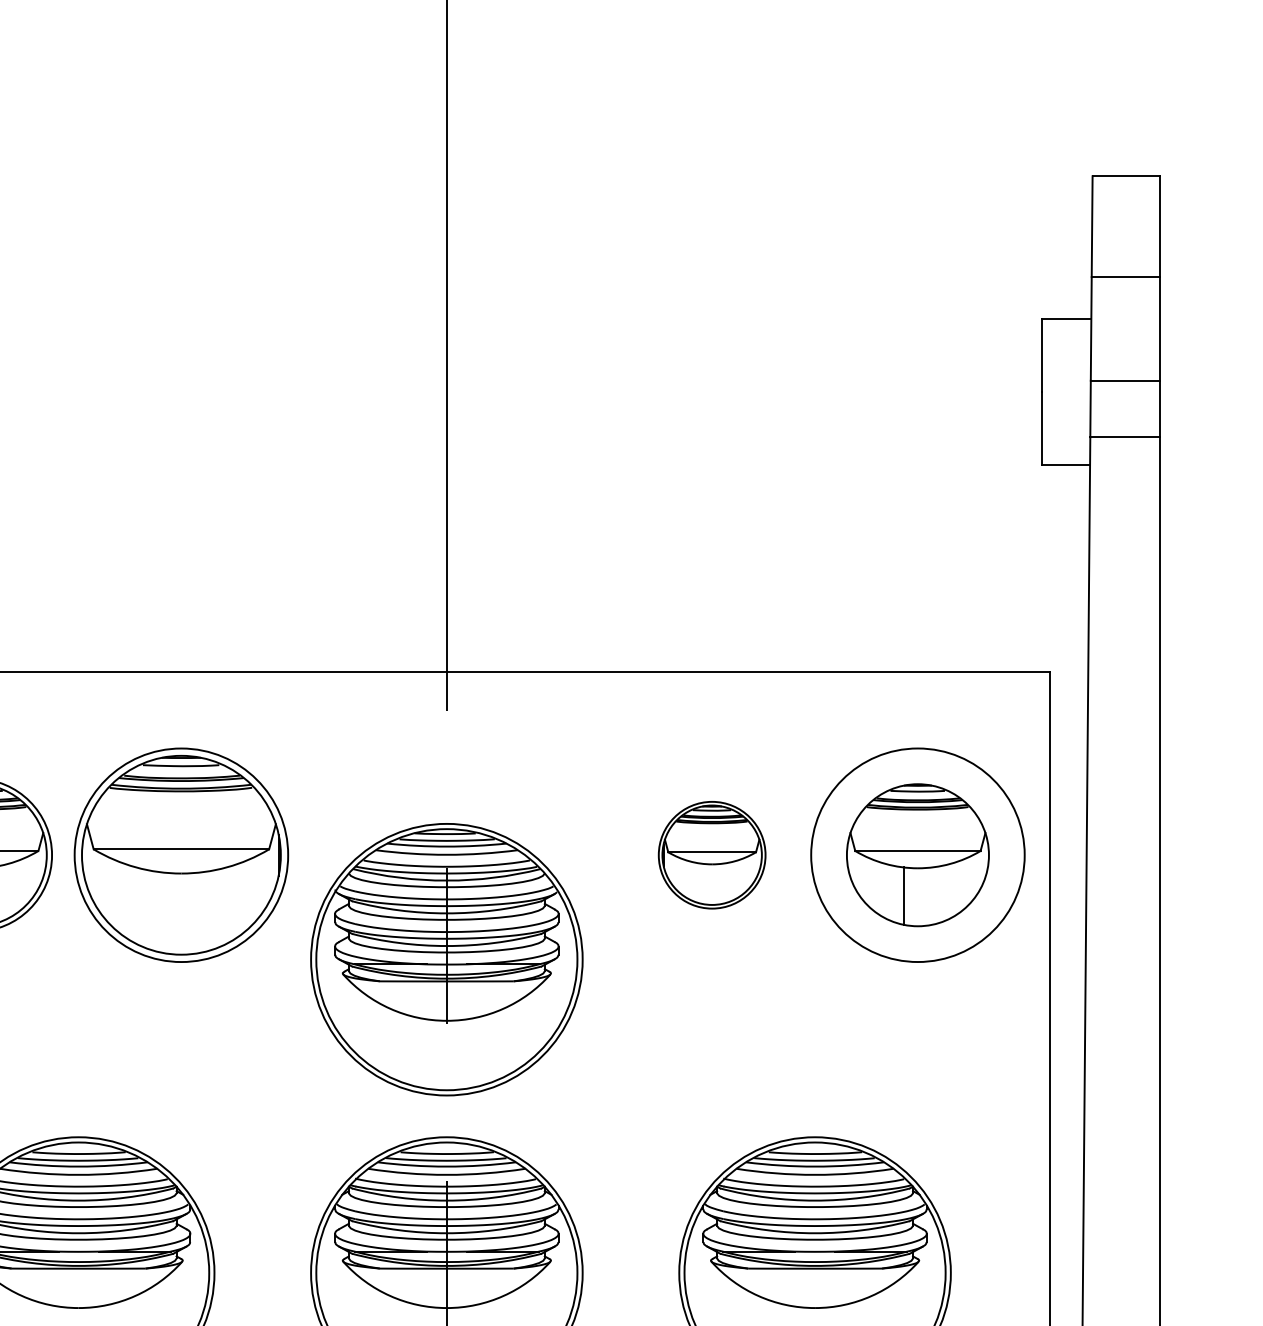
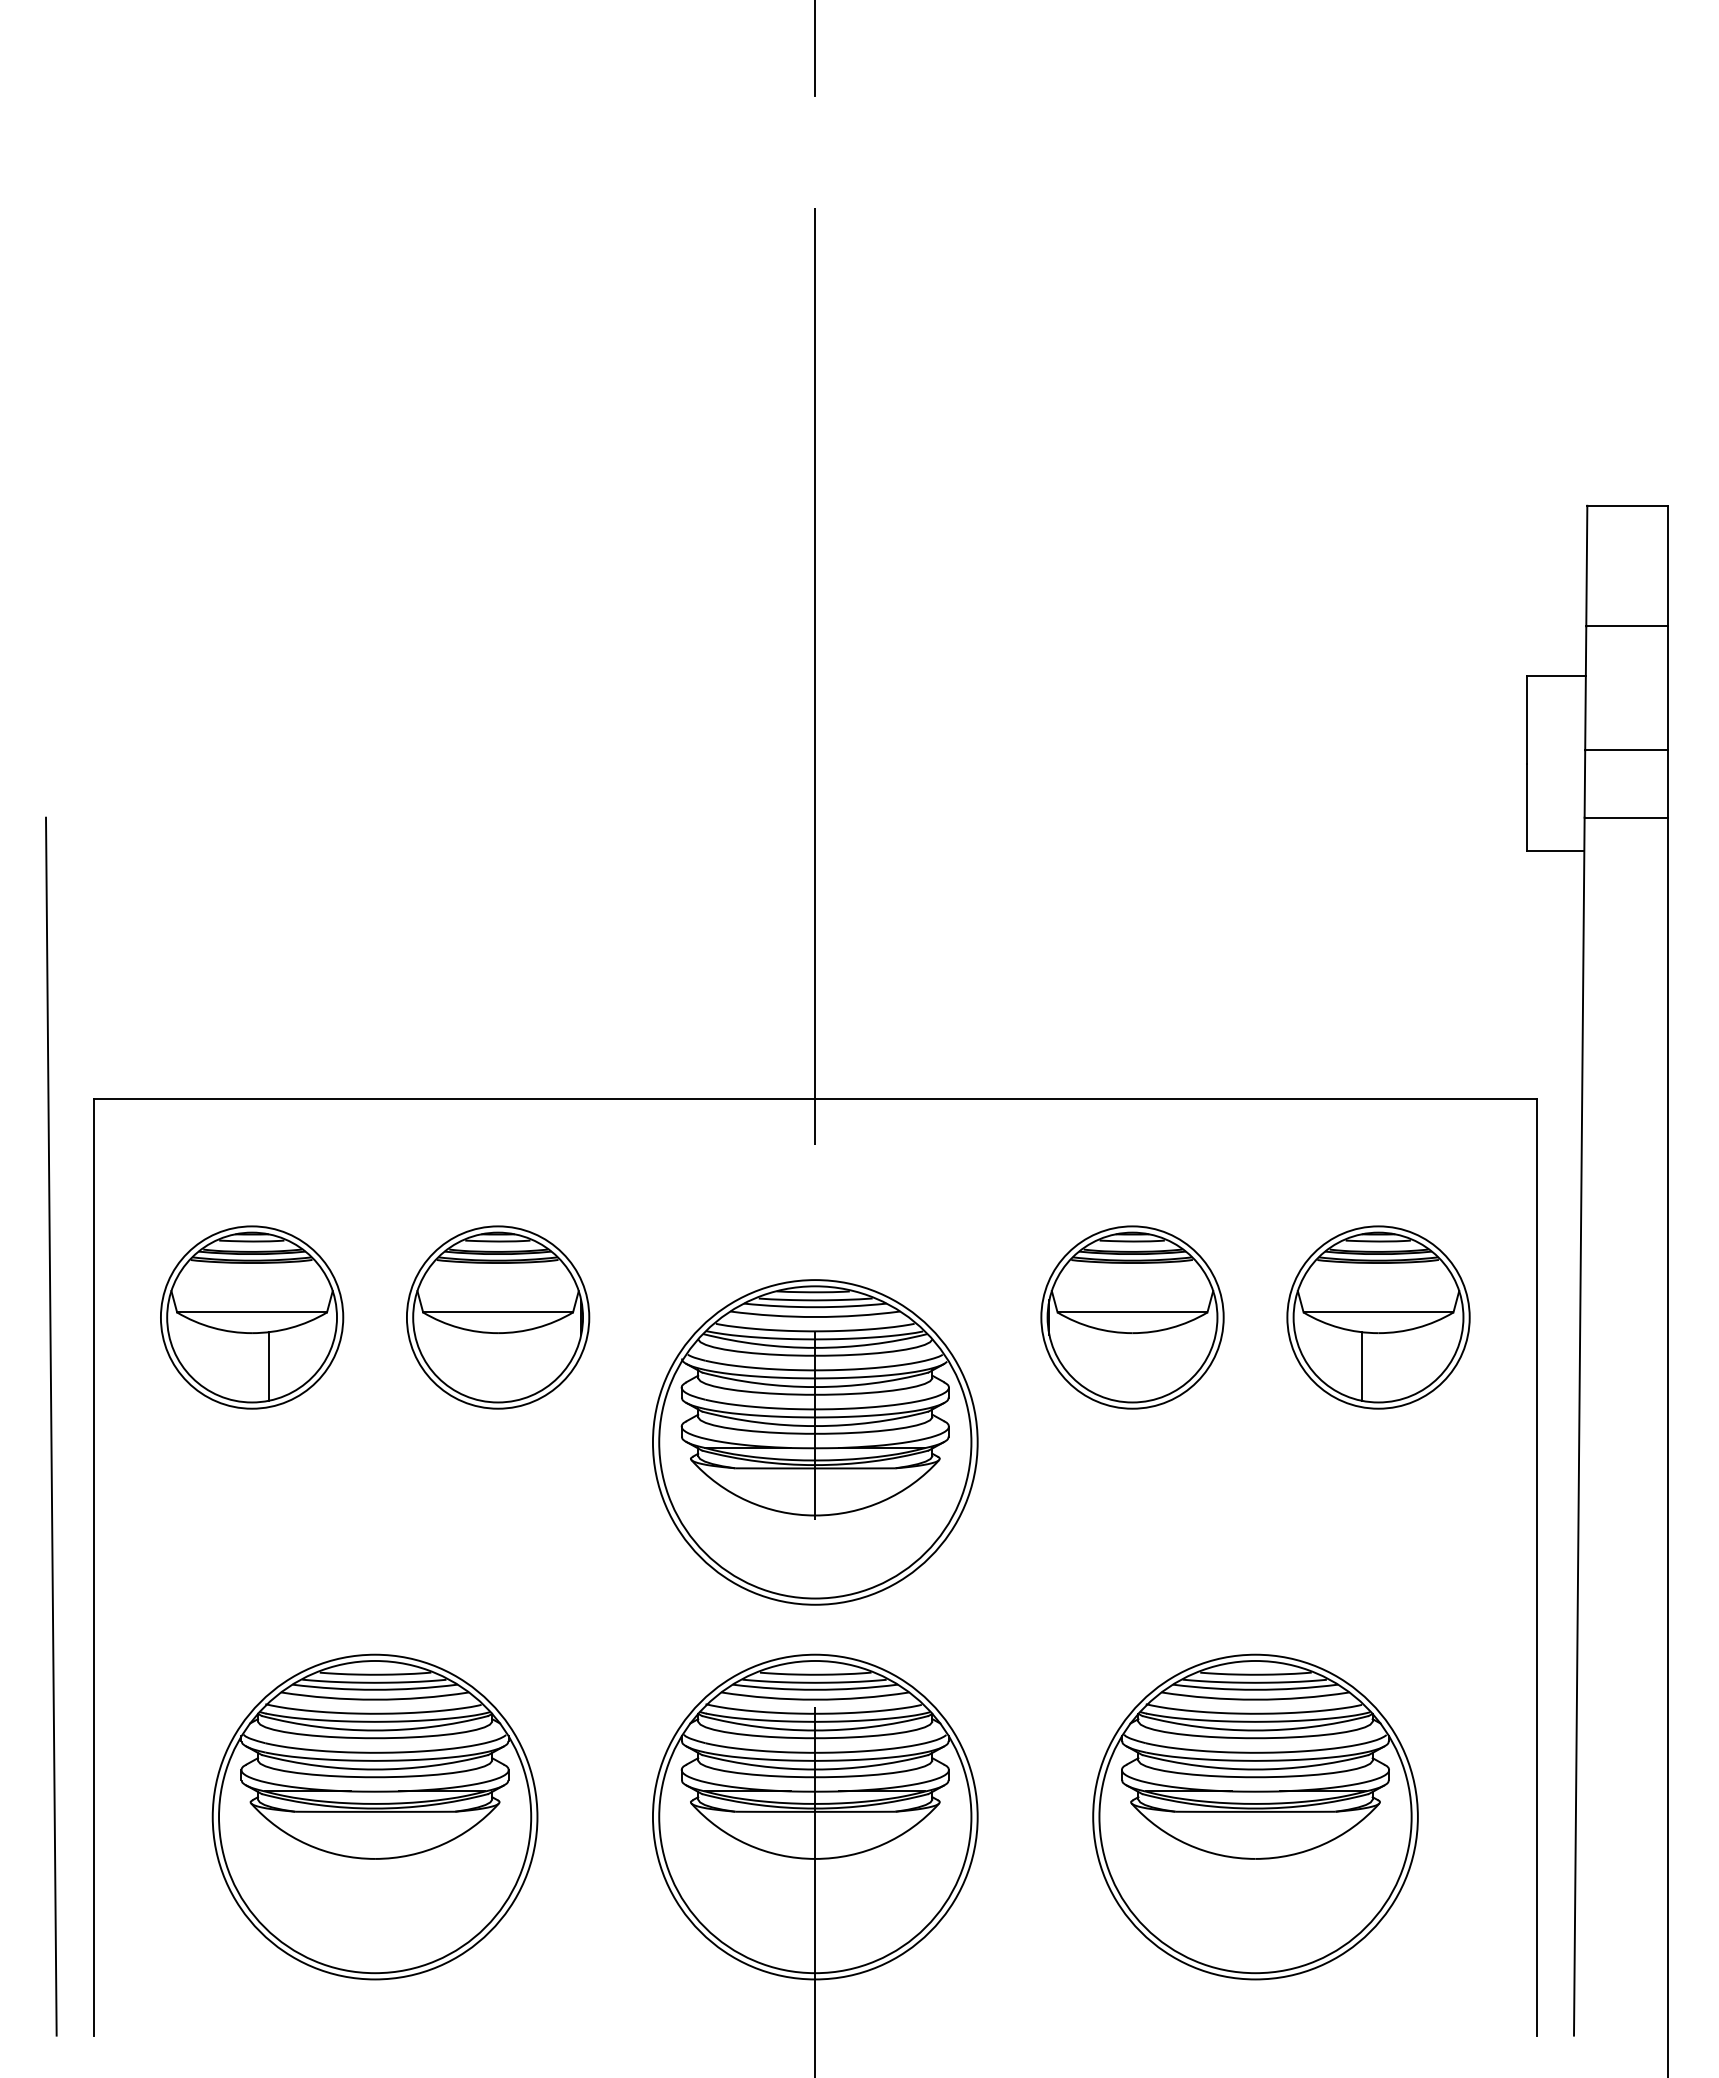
part: (181, 855) -> (498, 1317), size x0.71
part: (712, 855) -> (1132, 1317), size x1.43
circle: (917, 855) -> (1378, 1317), size x0.71

